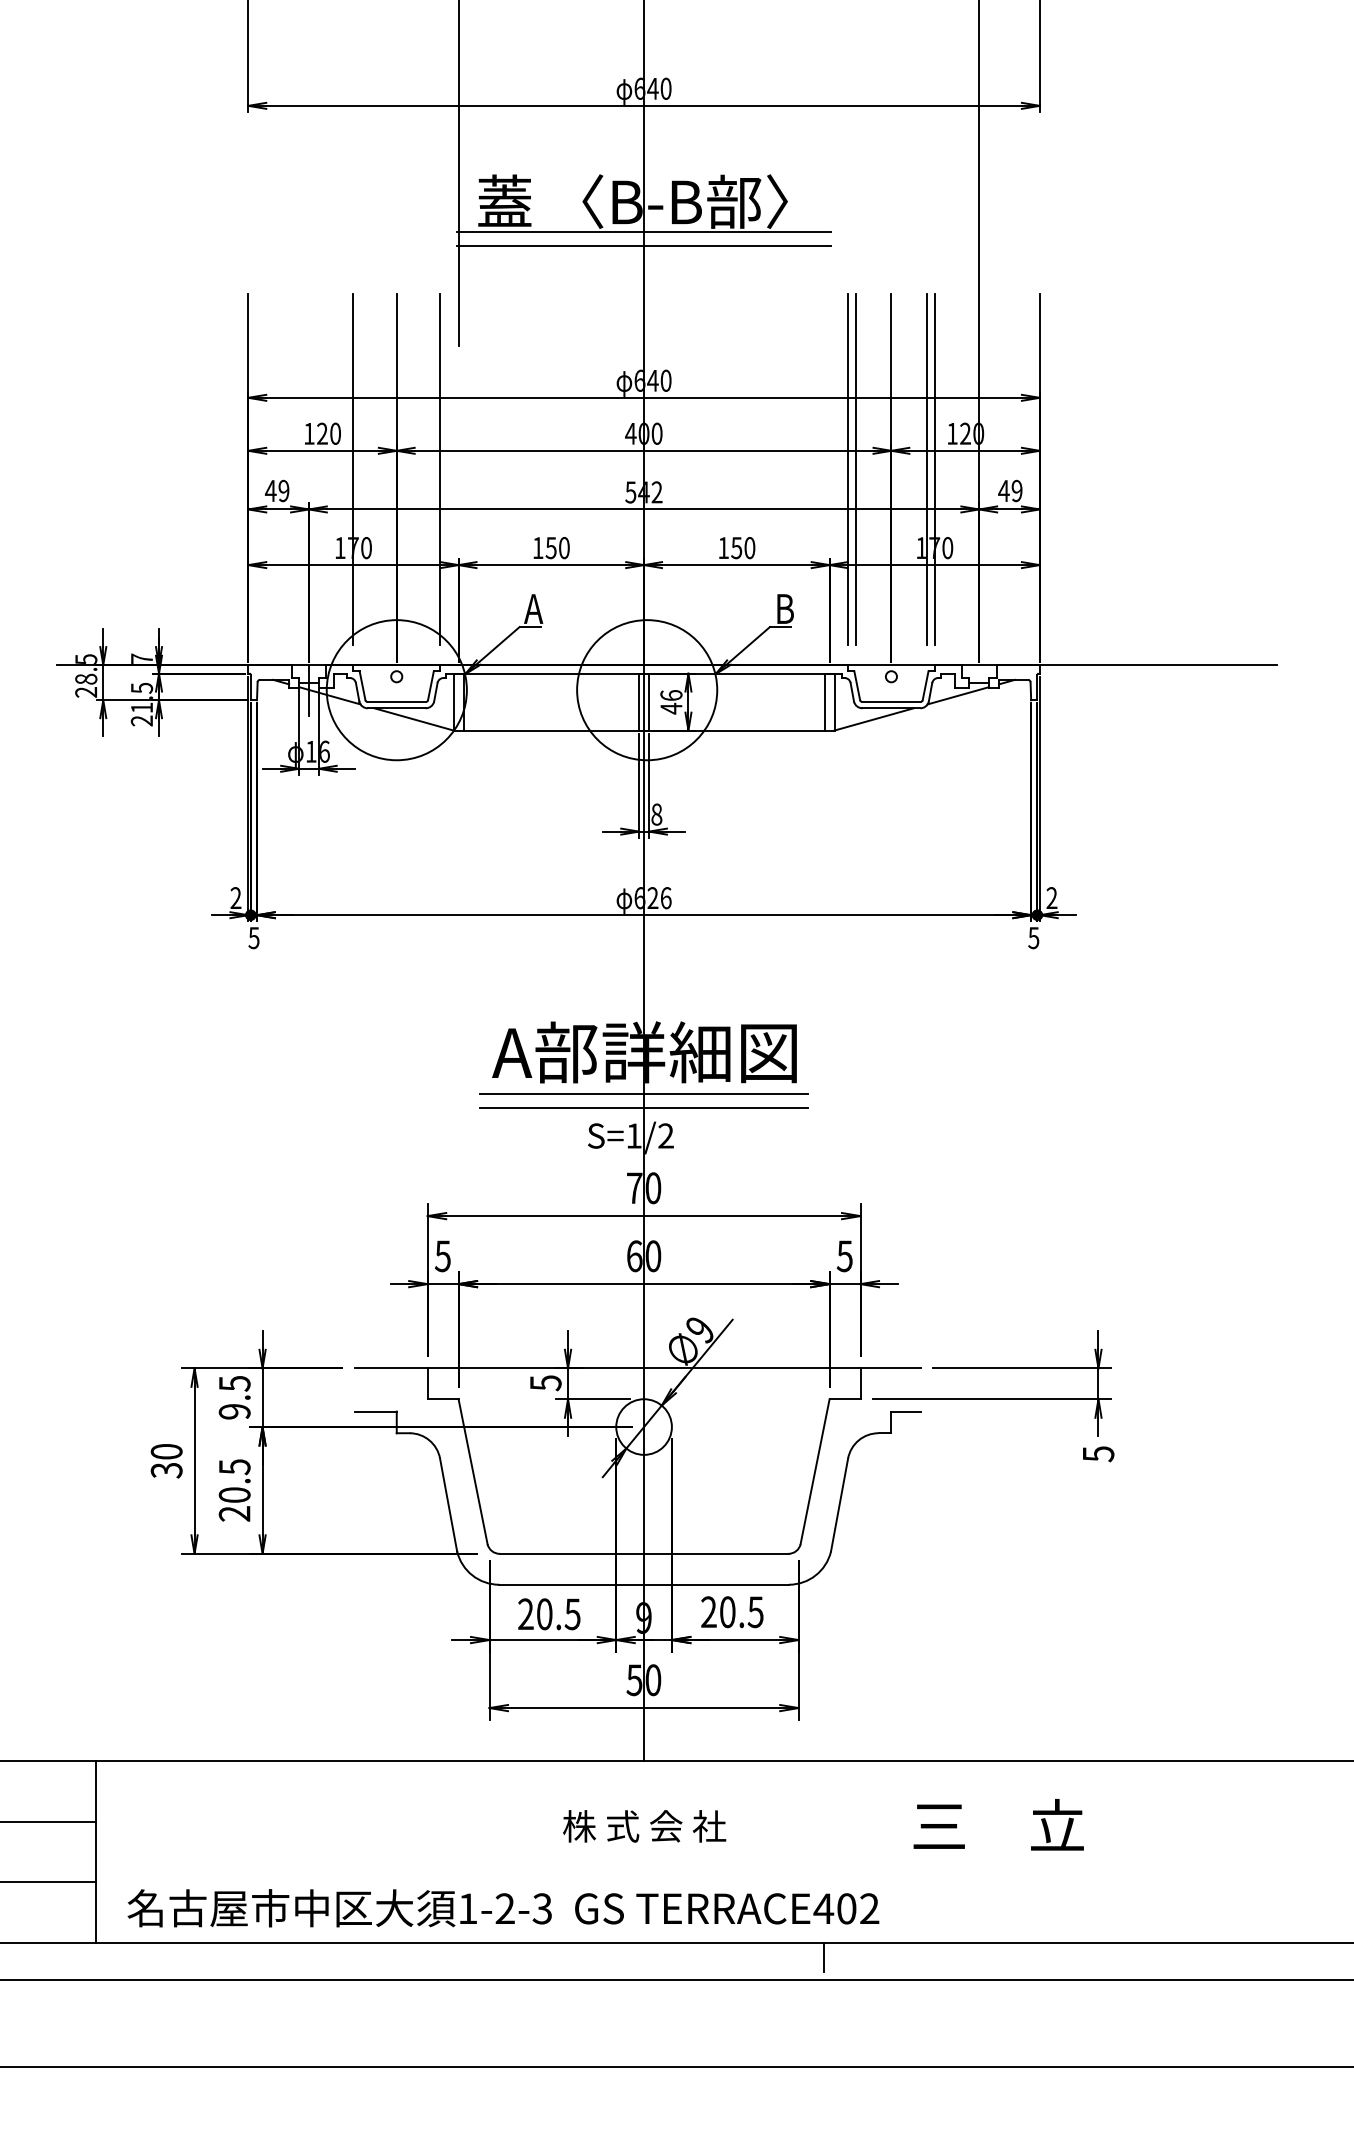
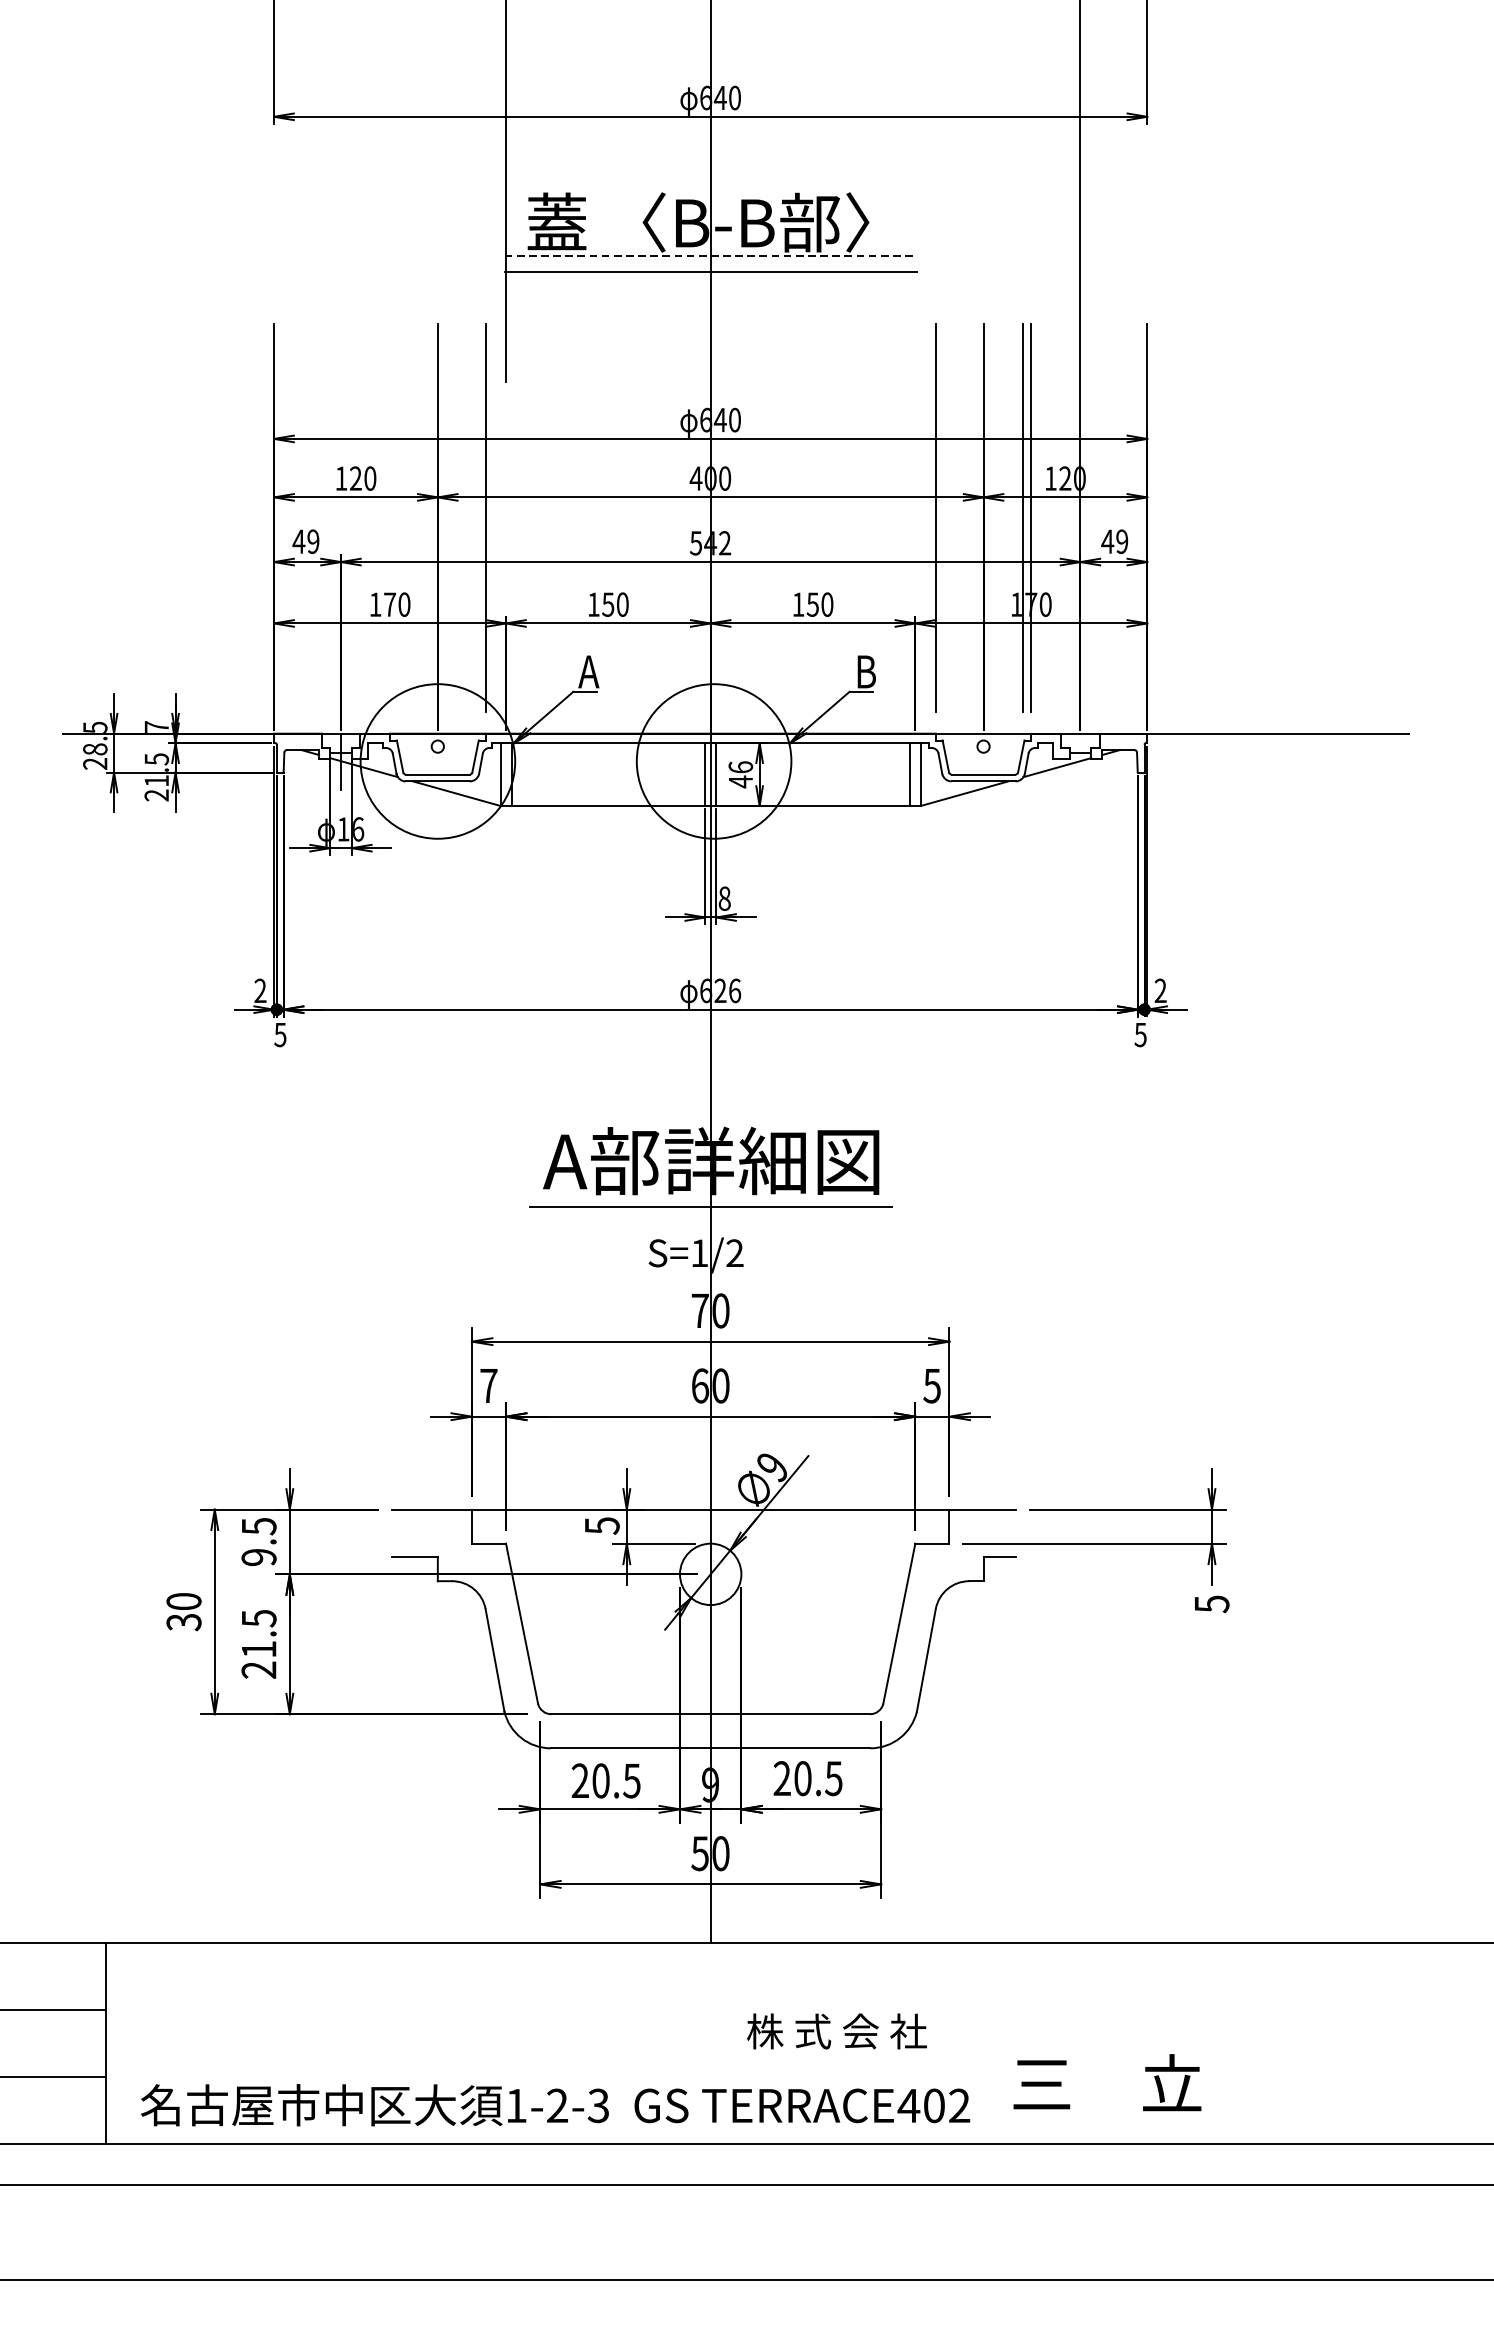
line: (644, 232) -> (711, 256), solid -> dashed
line: (353, 469) -> (390, 517), removed
line: (855, 469) -> (943, 517), removed
line: (644, 1108) -> (711, 1222), removed
text: (442, 1256) -> (488, 1386), 5 -> 7
text: (234, 1494) -> (258, 1648), 20.5 -> 21.5
text: (998, 1824) -> (1107, 2082), moved
text: (644, 1826) -> (836, 2031), moved
line: (824, 1957) -> (909, 2159), removed

